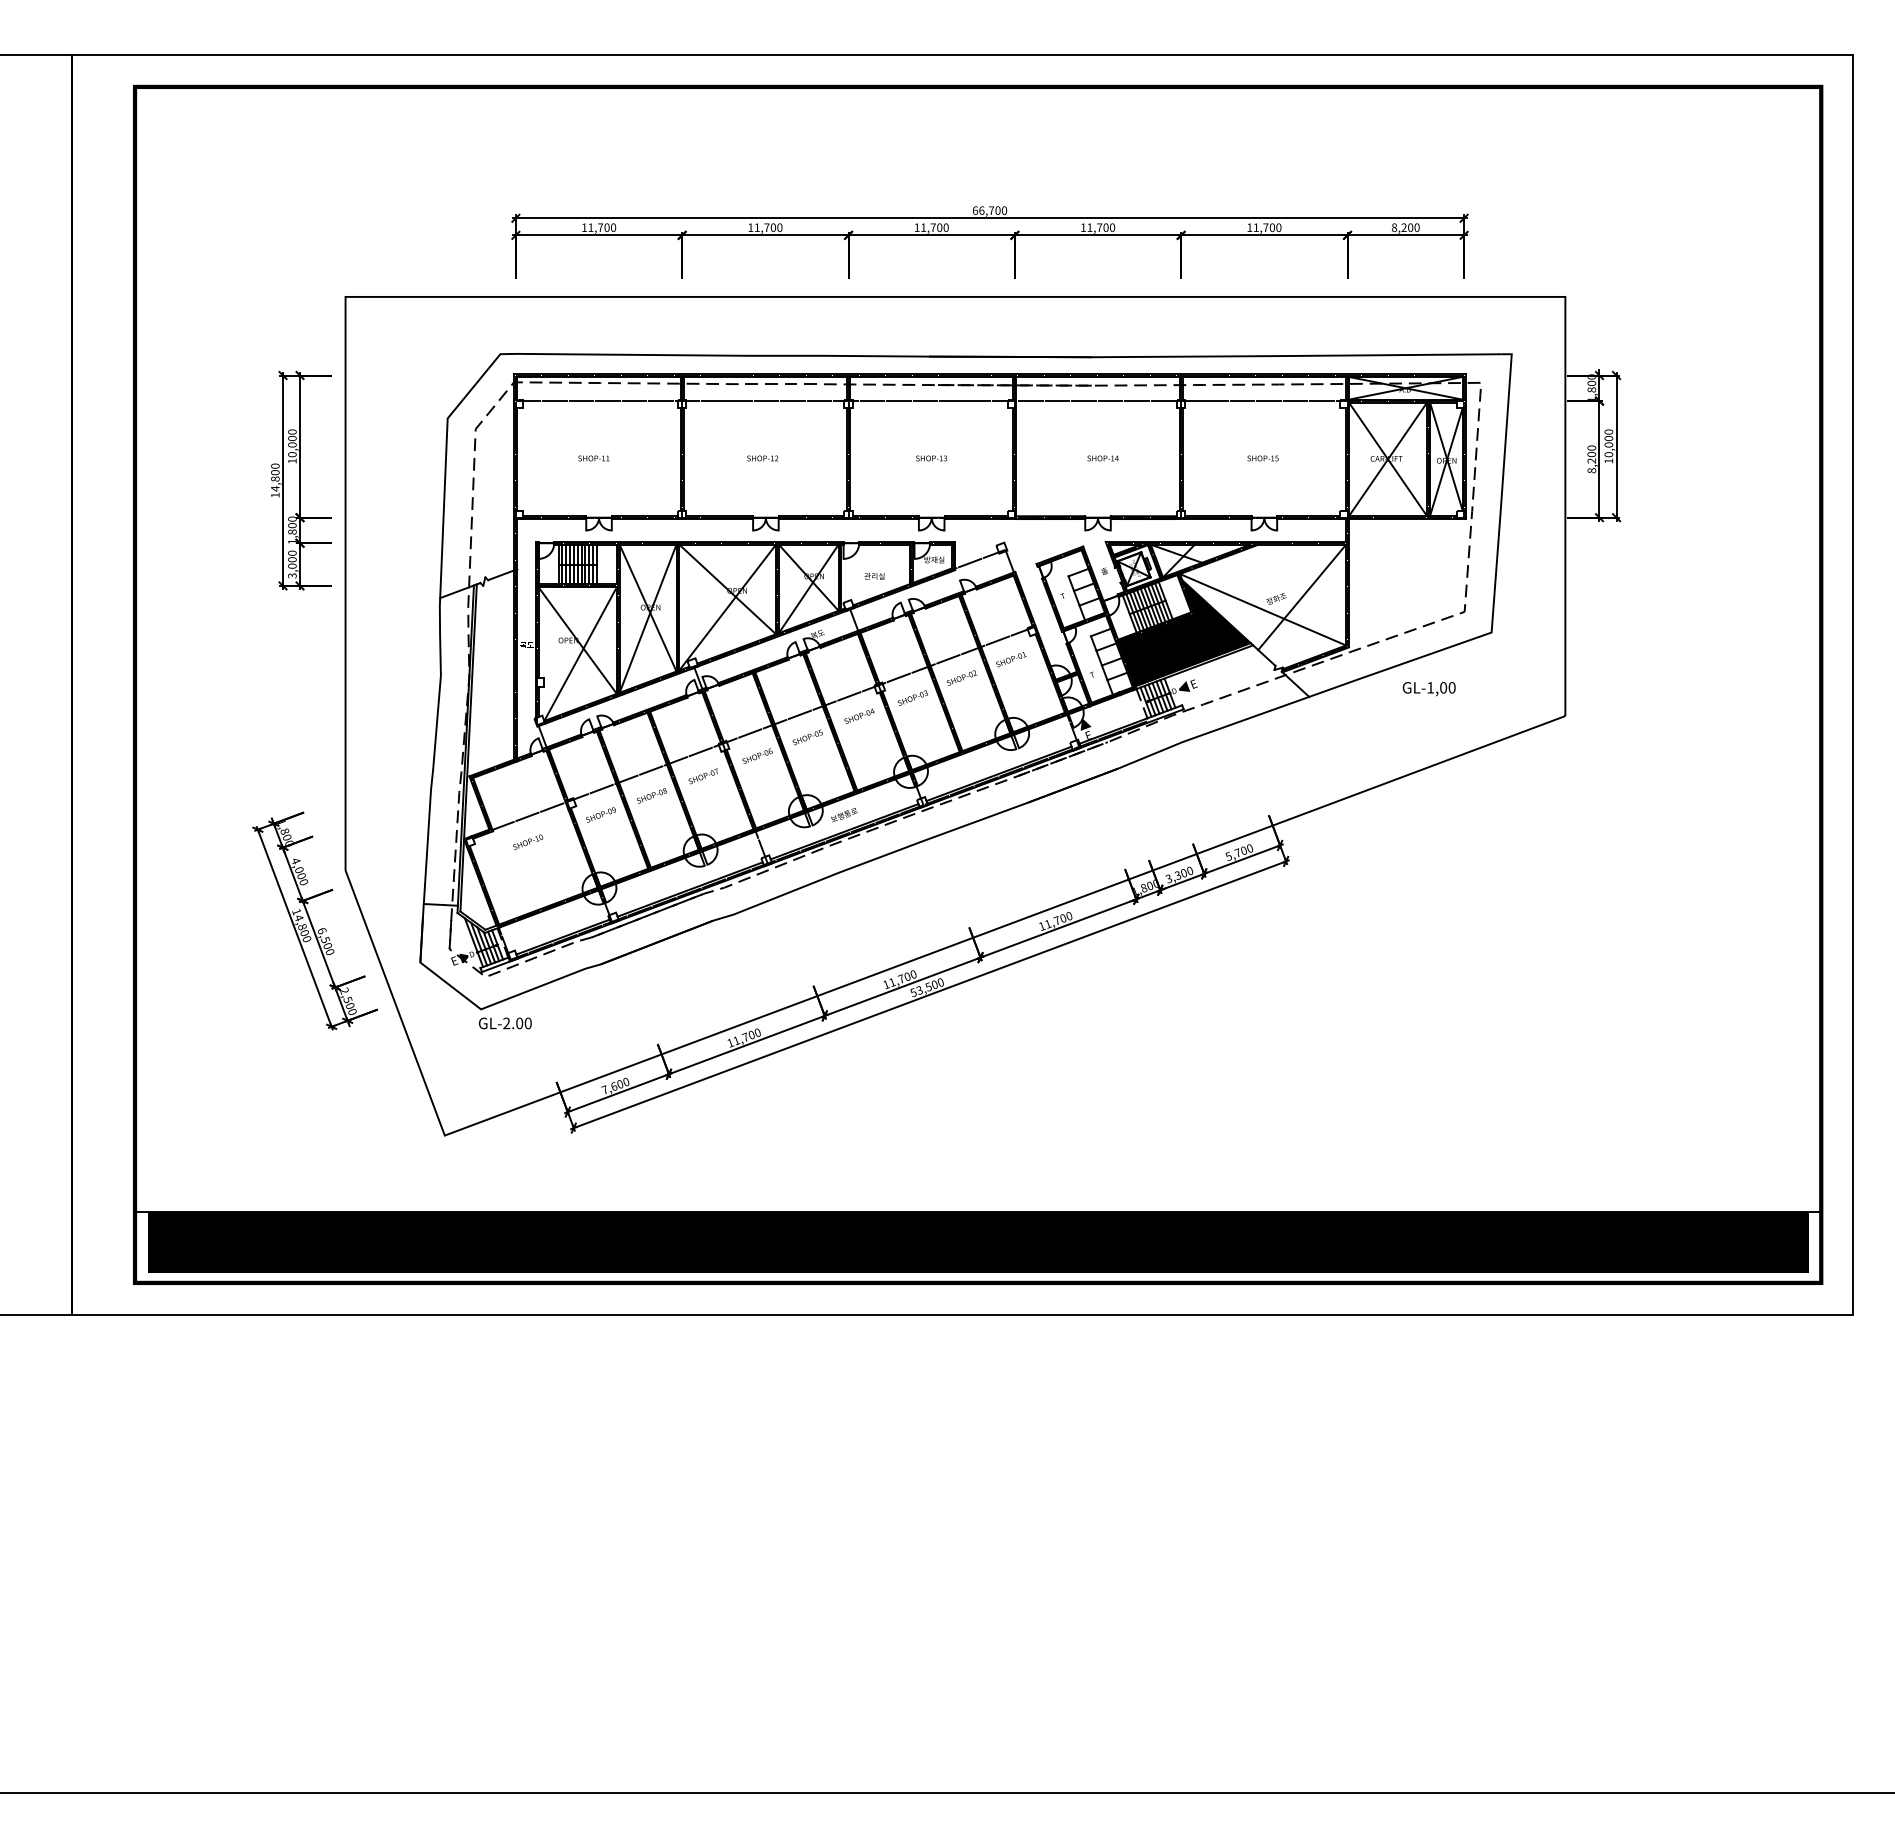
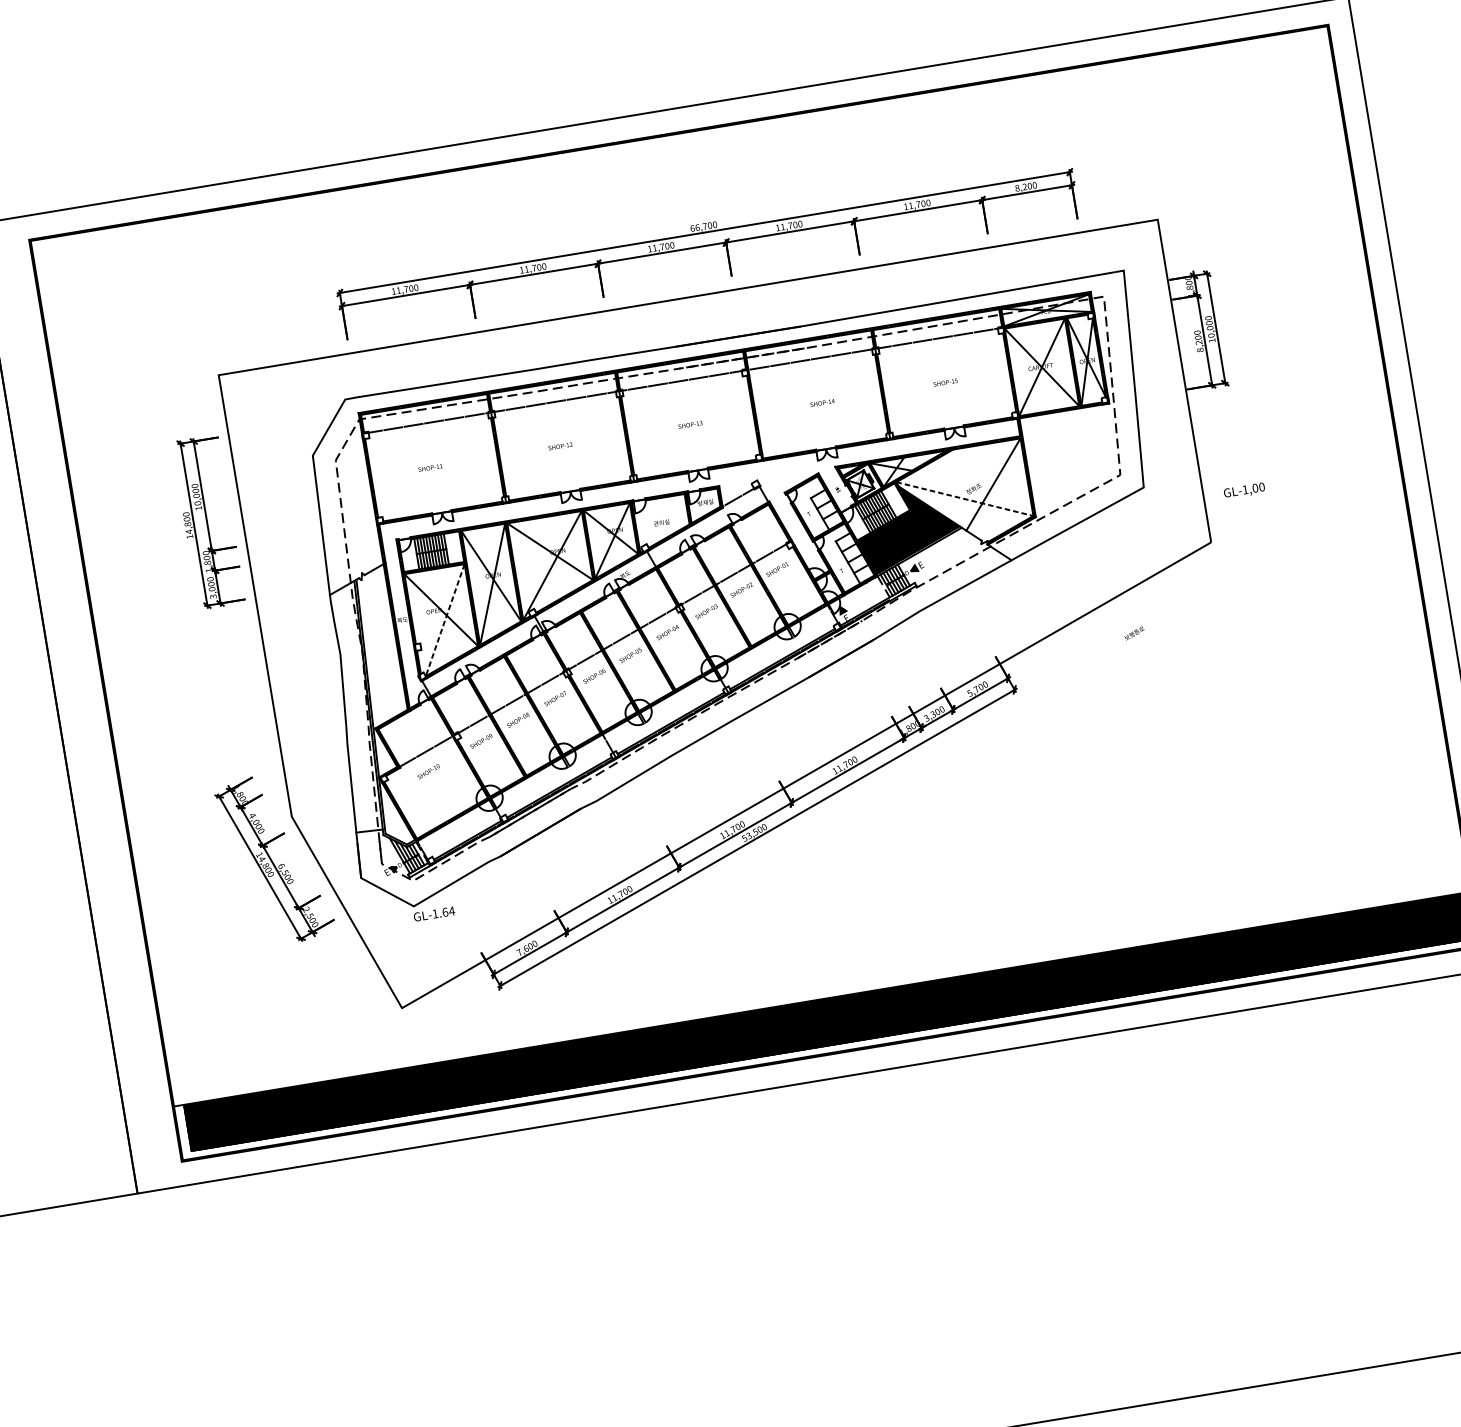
line: (1263, 609) -> (965, 498), solid -> dashed
line: (580, 654) -> (445, 620), solid -> dashed
text: (1428, 689) -> (1243, 491), moved
text: (844, 814) -> (1134, 632), moved
text: (517, 1023) -> (443, 912), GL-2.00 -> GL-1.64

